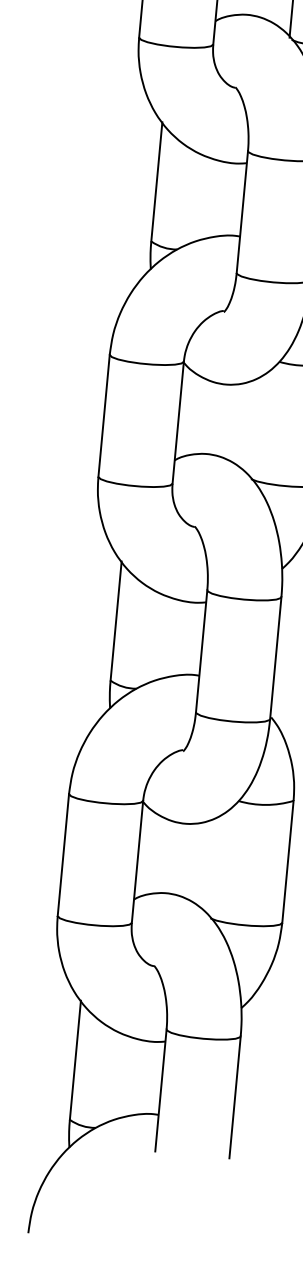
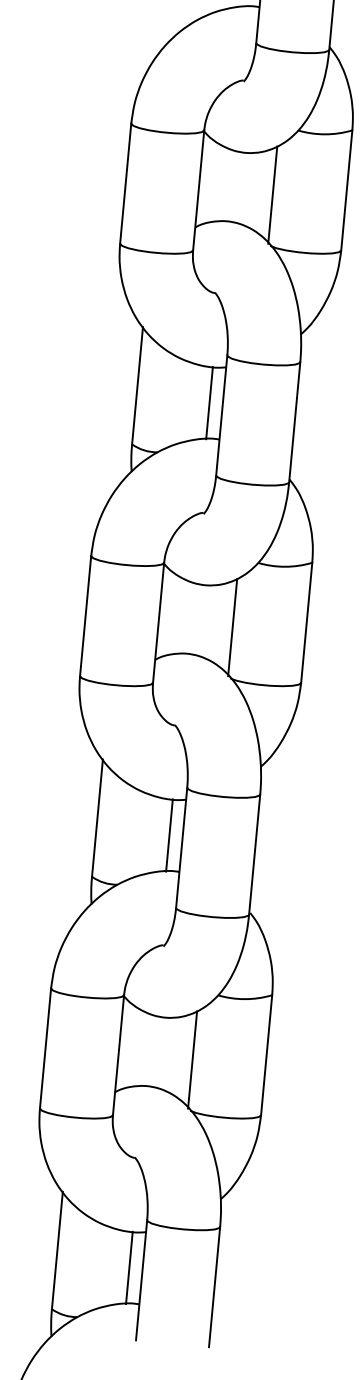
line: (229, 199) -> (209, 403), added
line: (253, 427) -> (232, 627), added
line: (189, 638) -> (169, 835), added
line: (212, 866) -> (192, 1059), added
line: (148, 1077) -> (129, 1267), added

